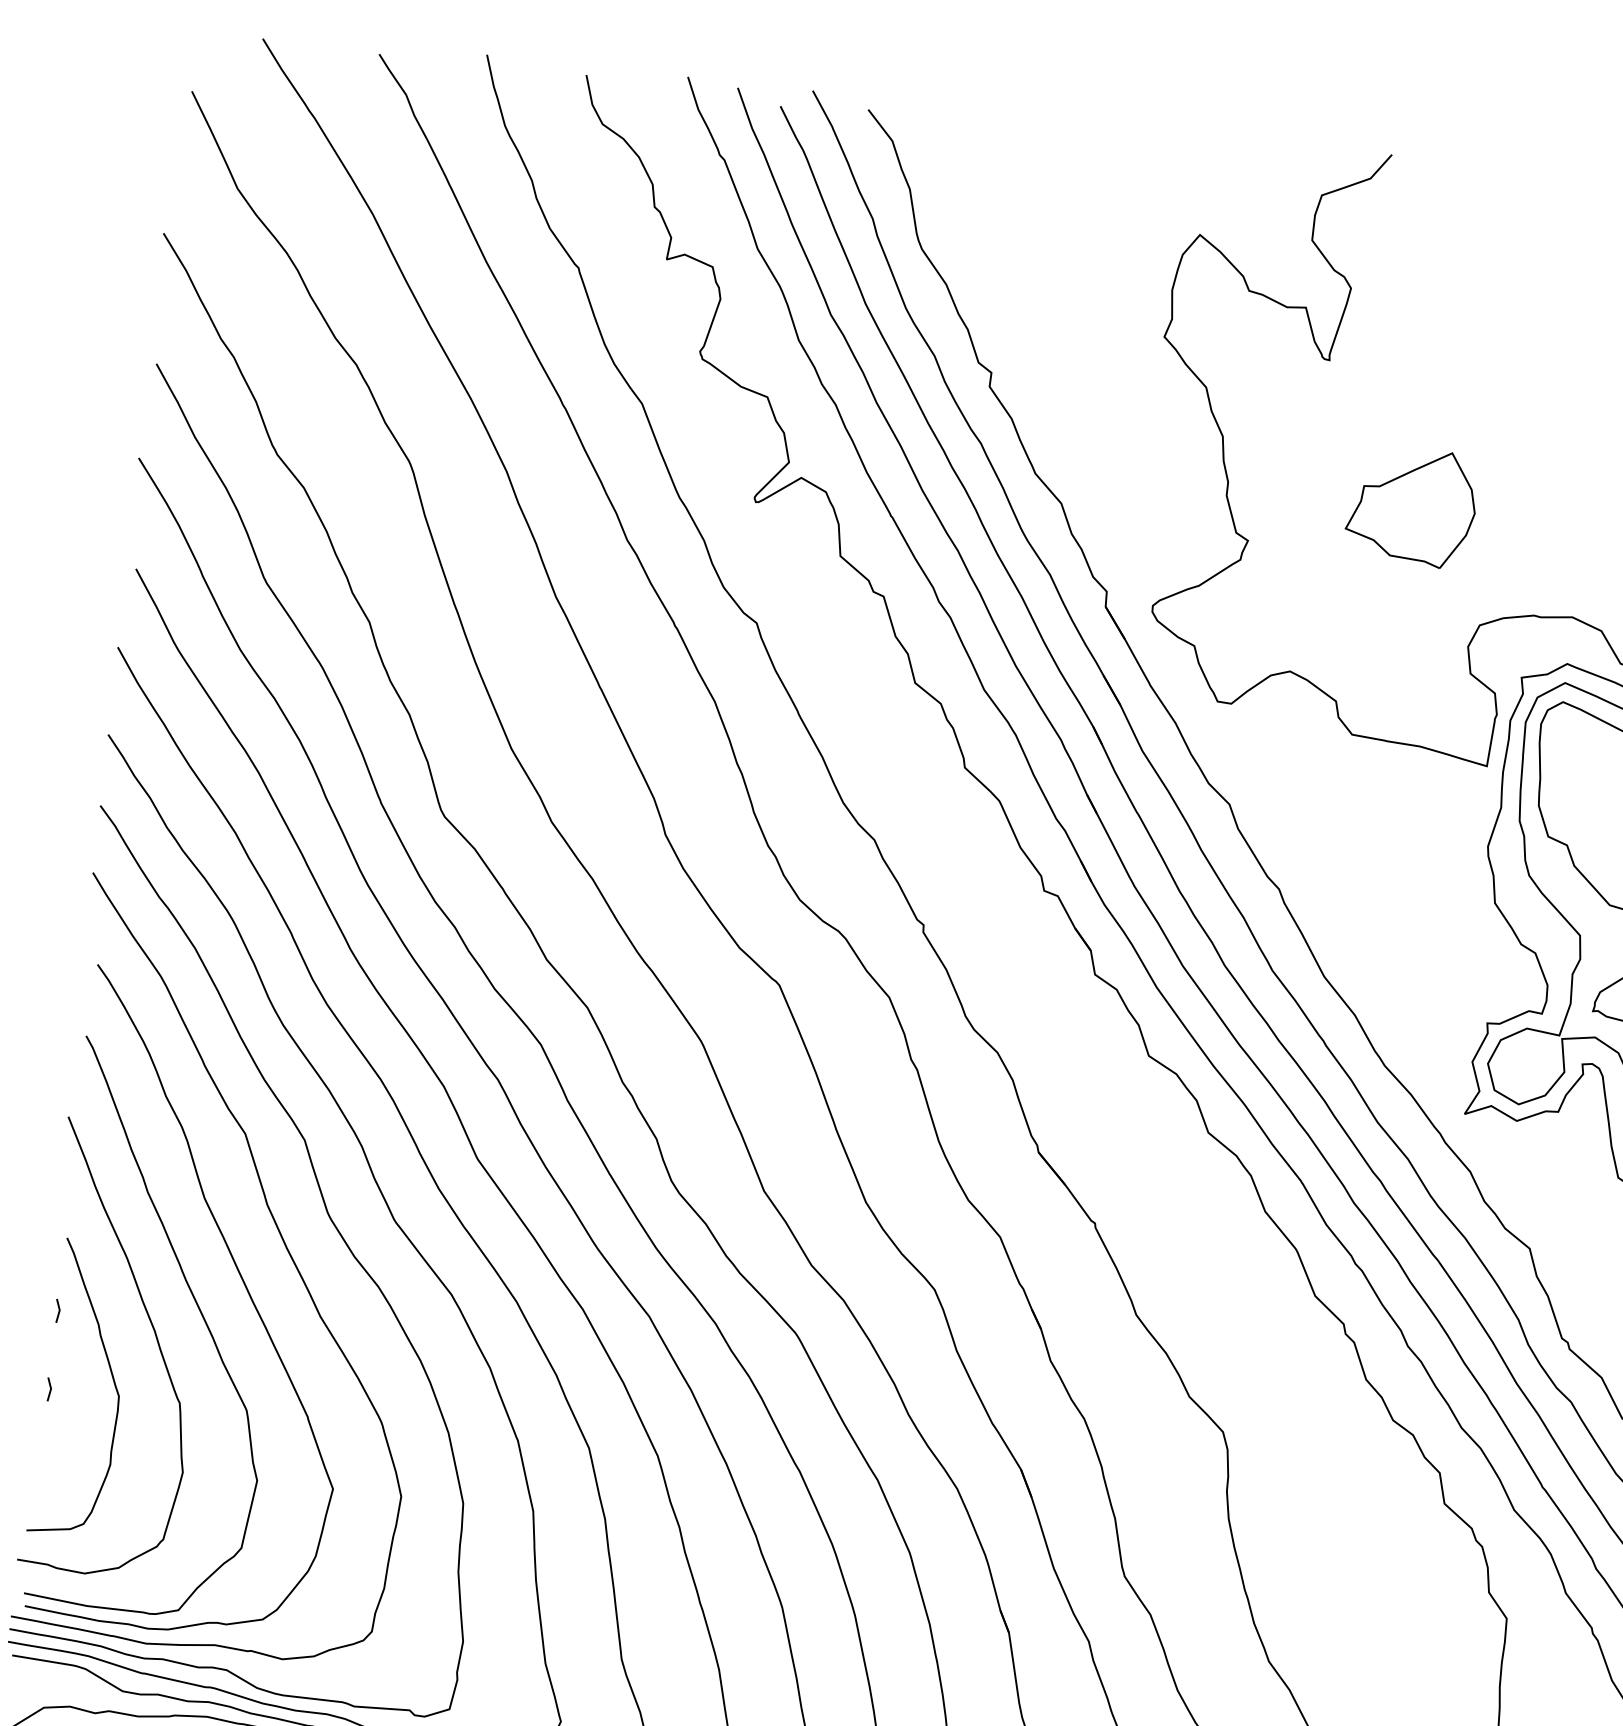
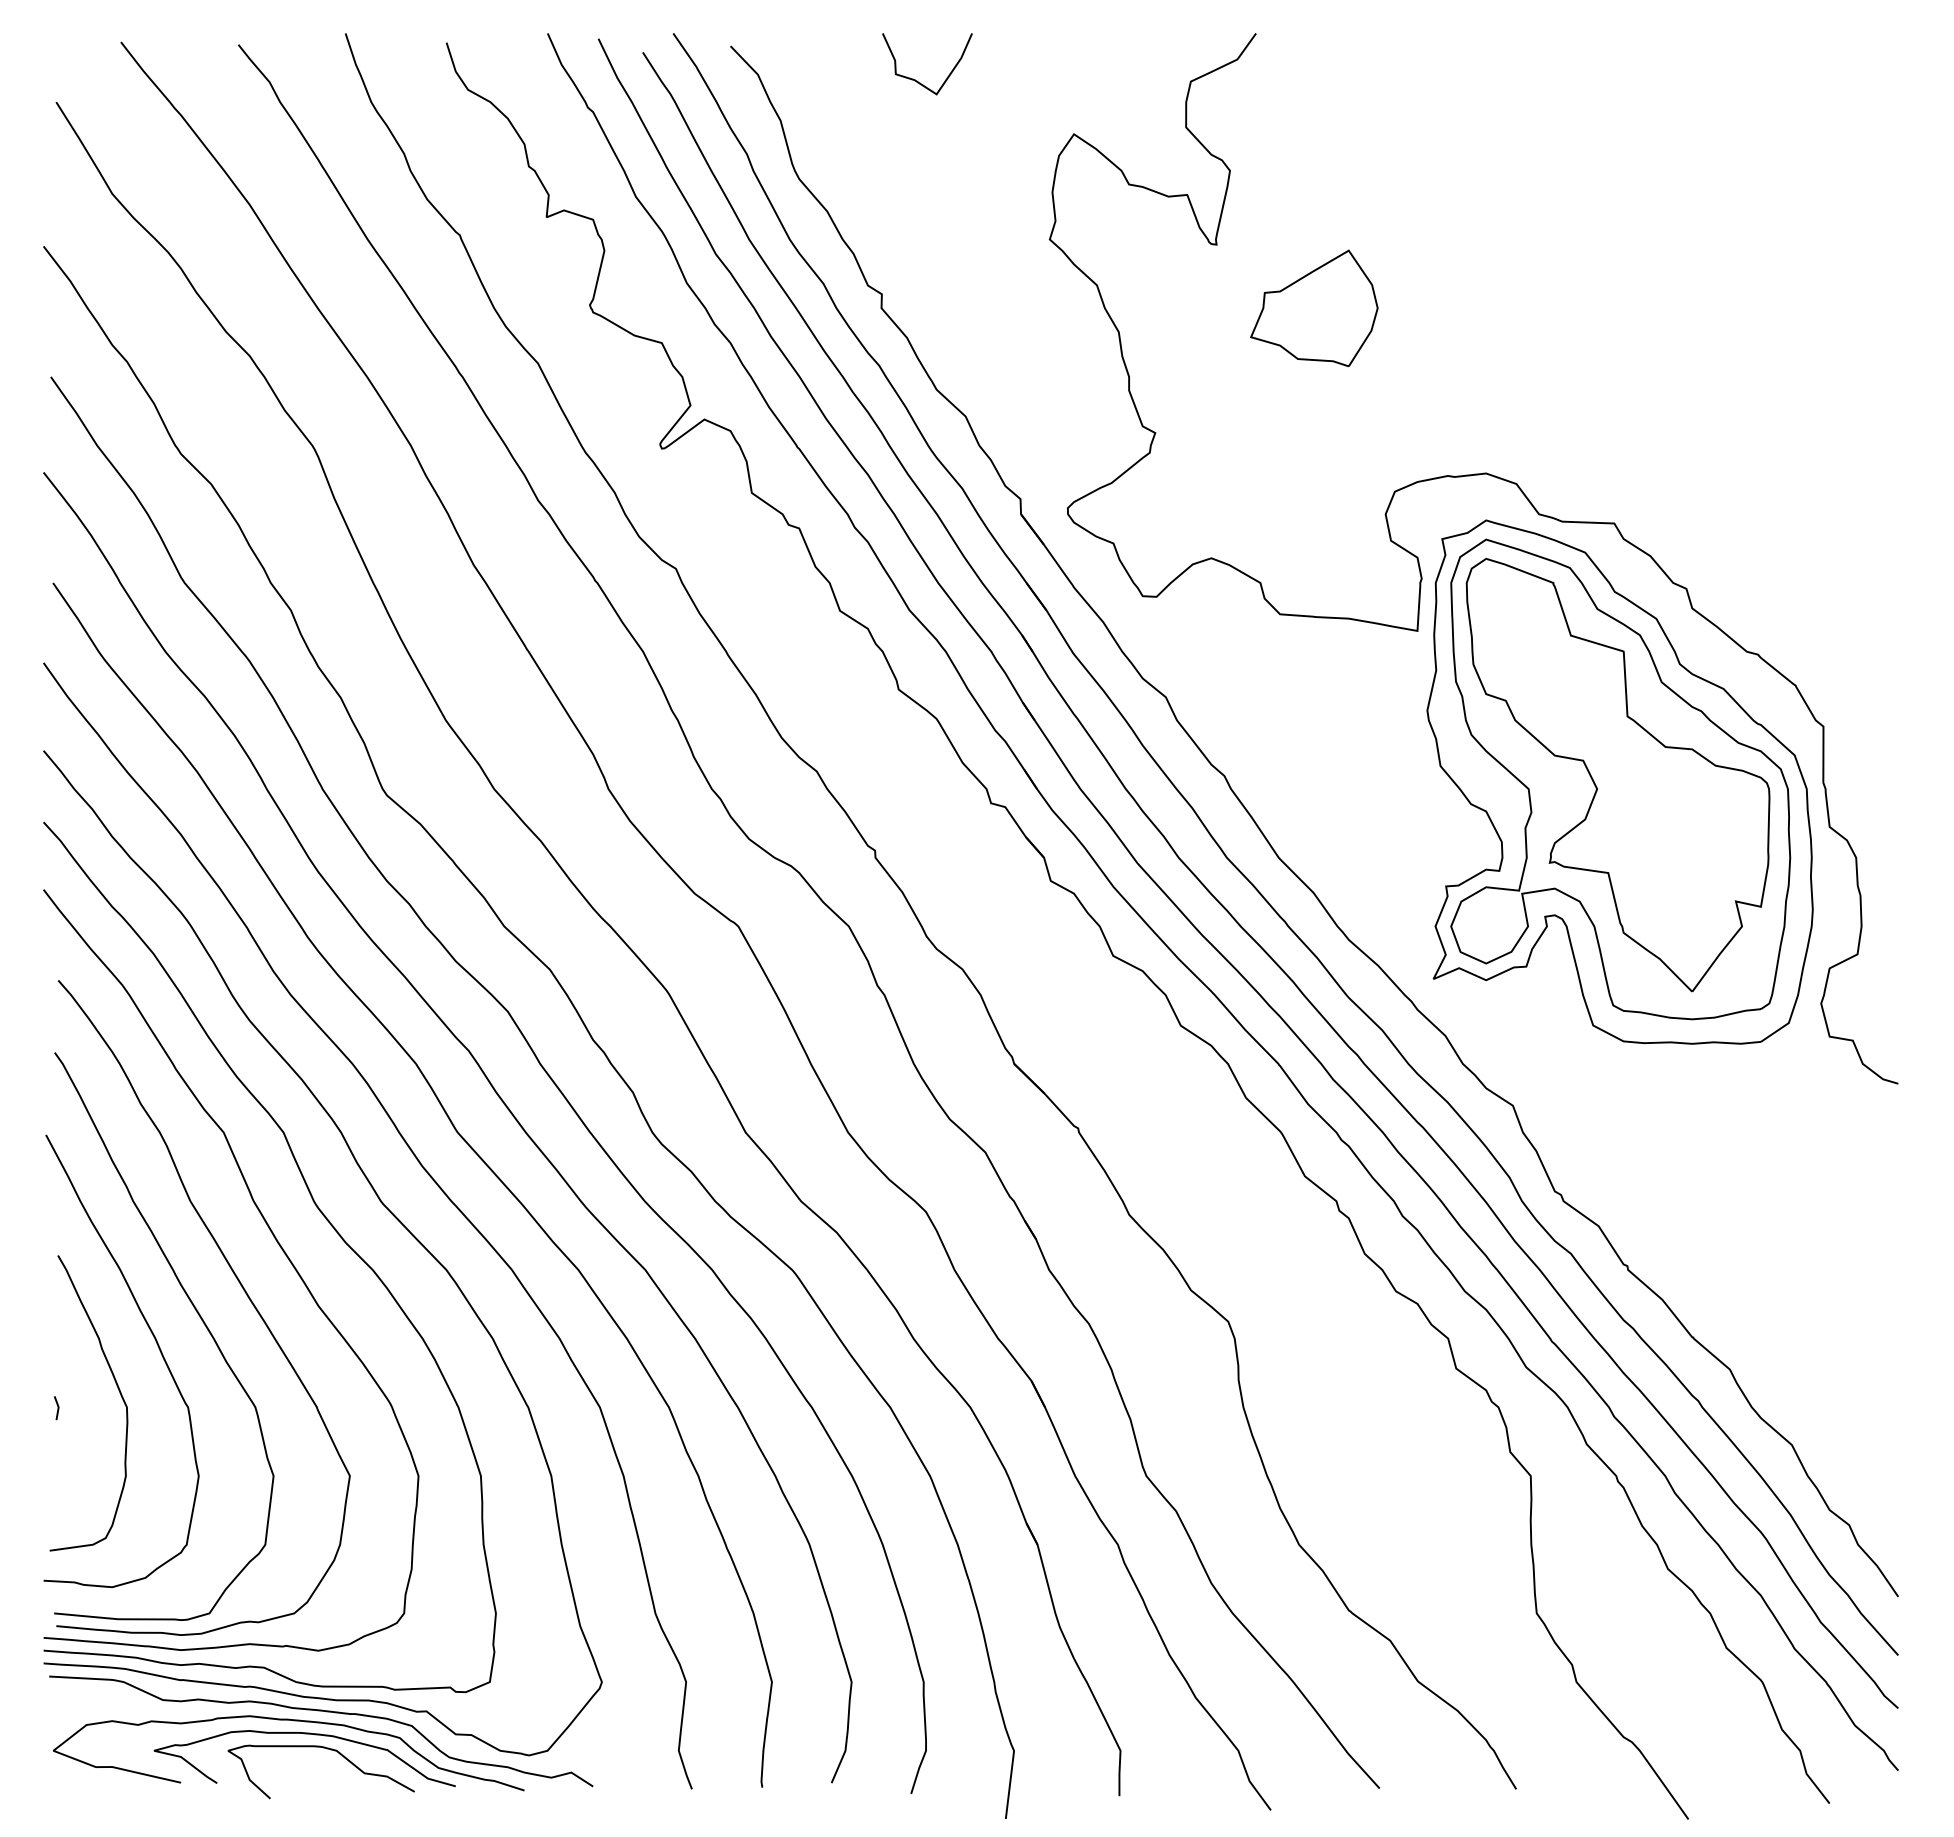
curve: (1050, 164) -> (917, 80), added
part: (1411, 507) -> (1314, 308), moved
line: (58, 1311) -> (57, 1329), removed

